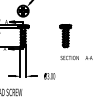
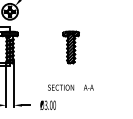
text: (76, 57) -> (70, 86), moved

